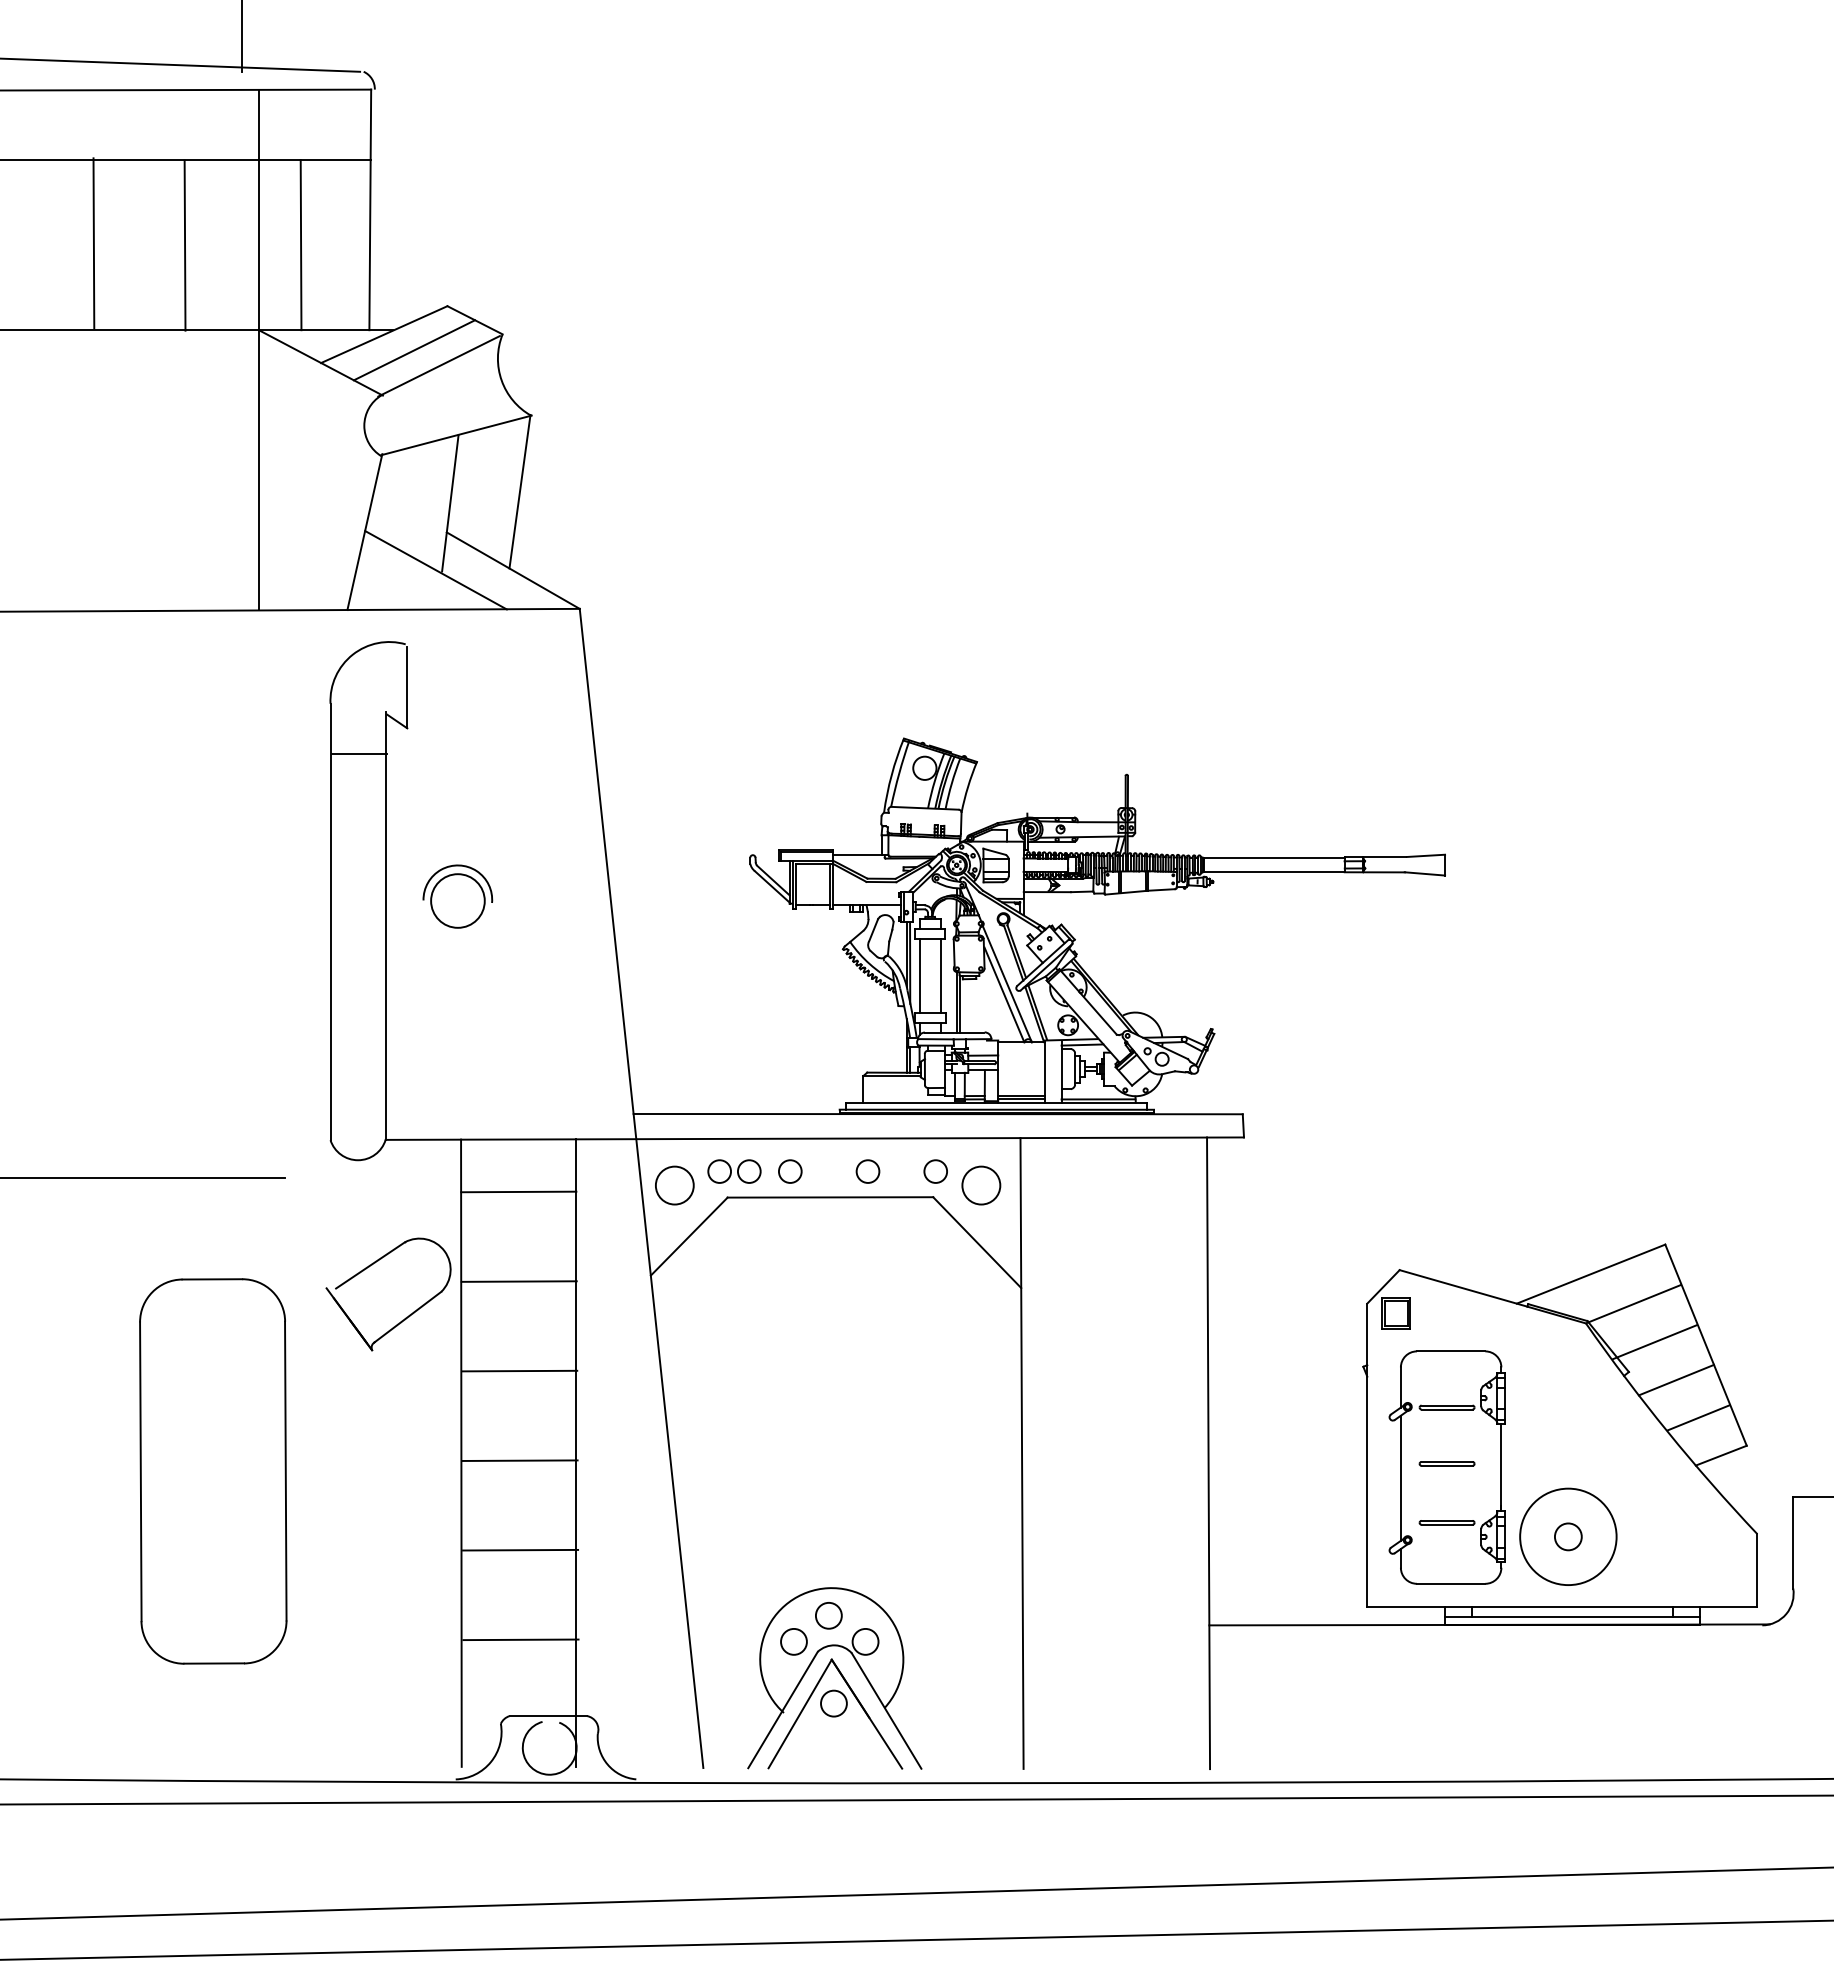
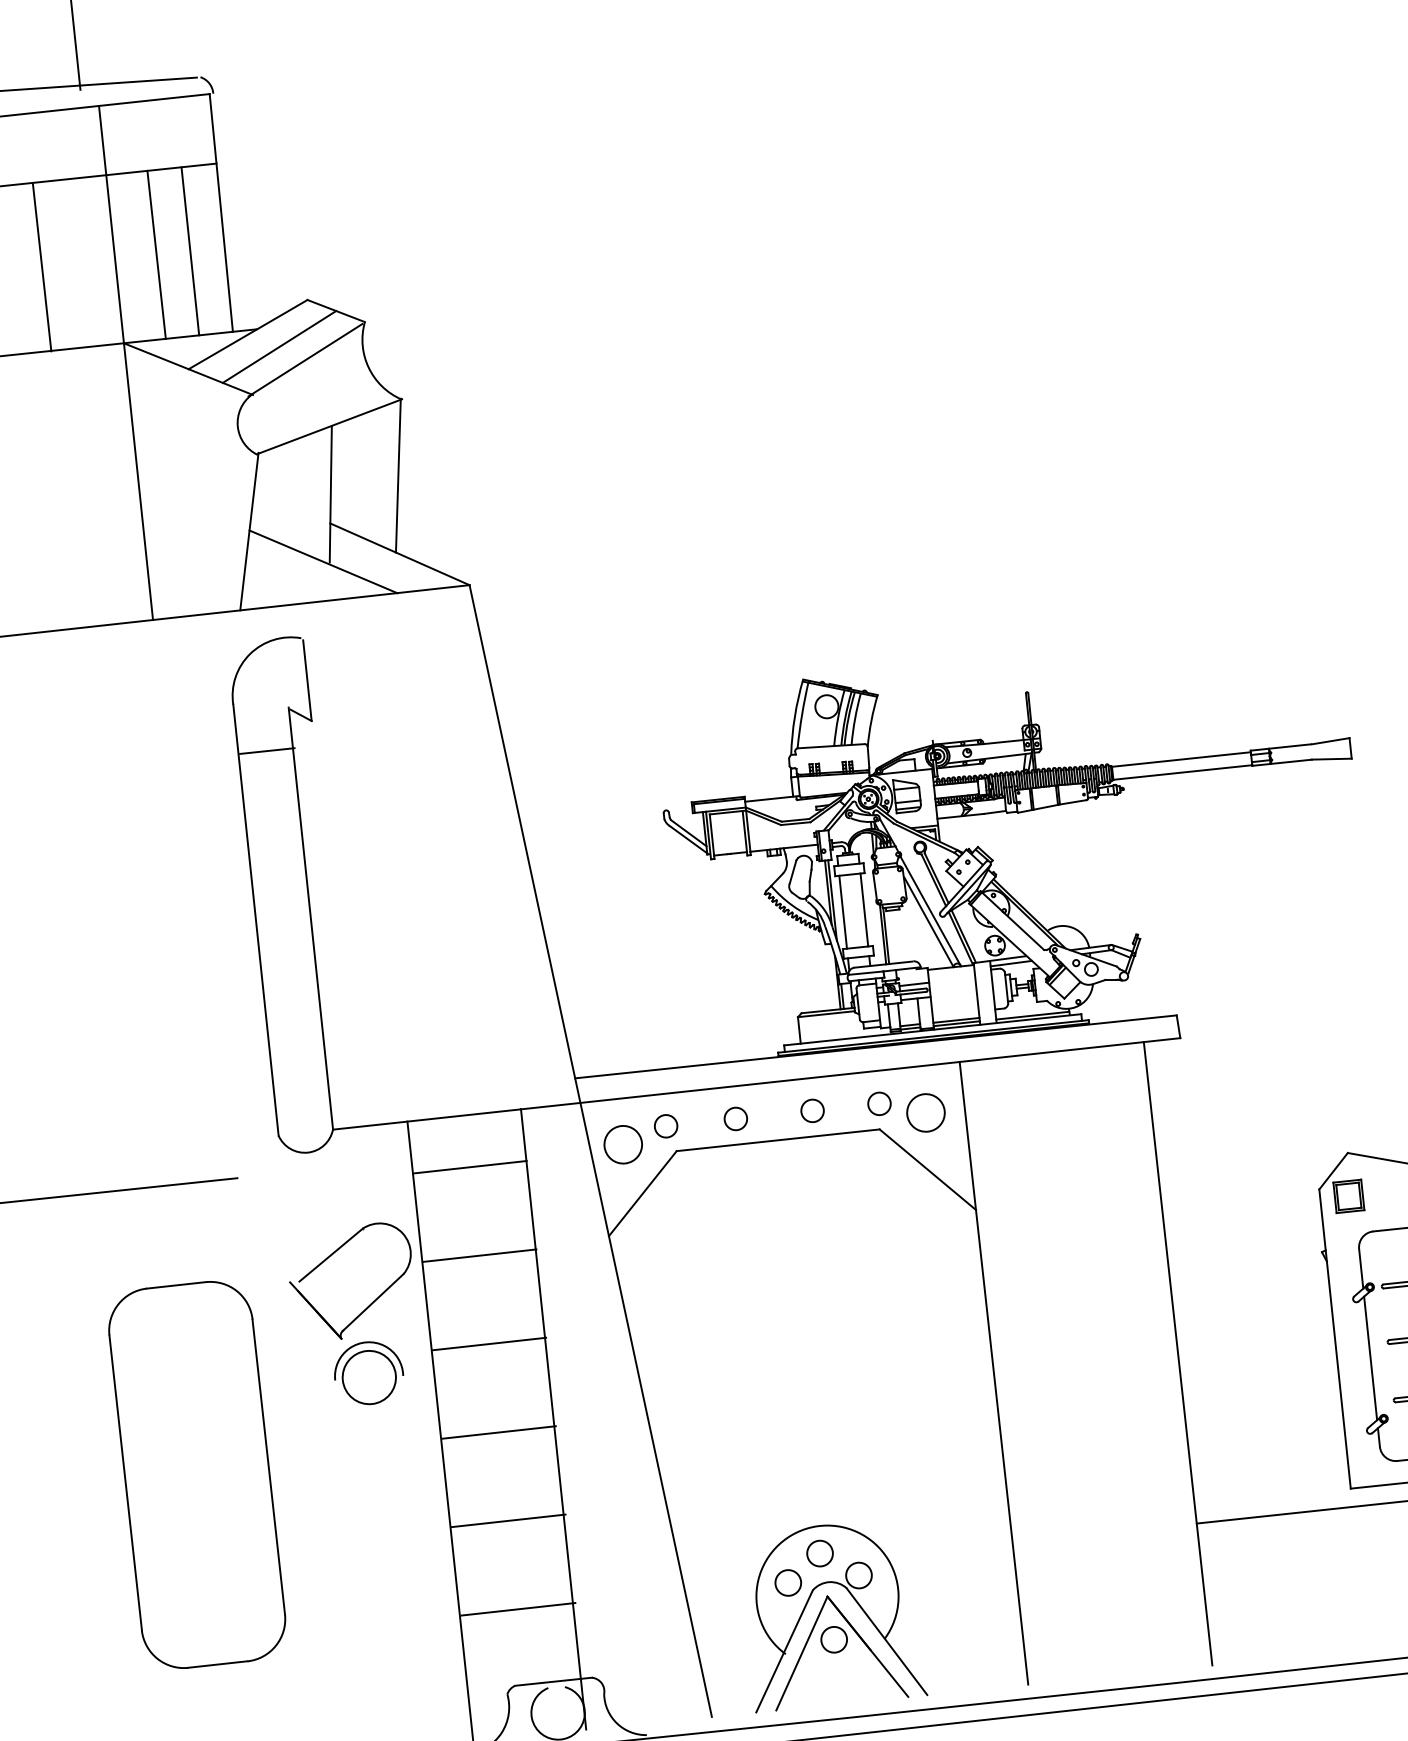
line: (335, 245) -> (190, 251), added
part: (457, 896) -> (368, 1373), moved
circle: (749, 1171) -> (695, 1123), removed

